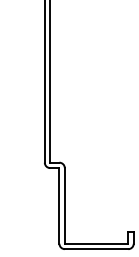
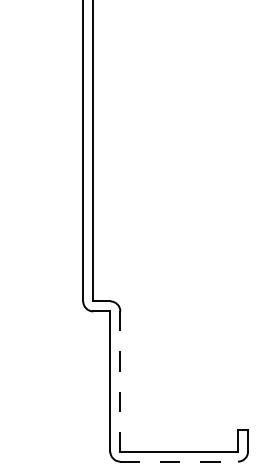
line: (64, 205) -> (119, 380), solid -> dashed
line: (96, 249) -> (179, 462), solid -> dashed

